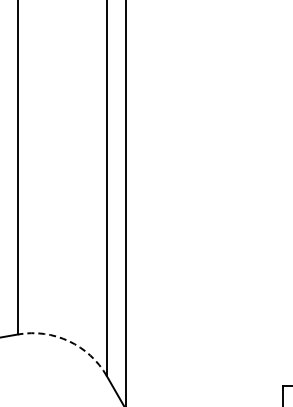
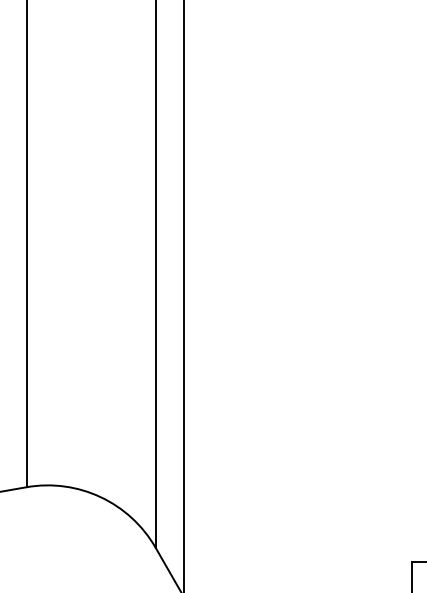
arc: (69, 341) -> (101, 497), dashed -> solid

